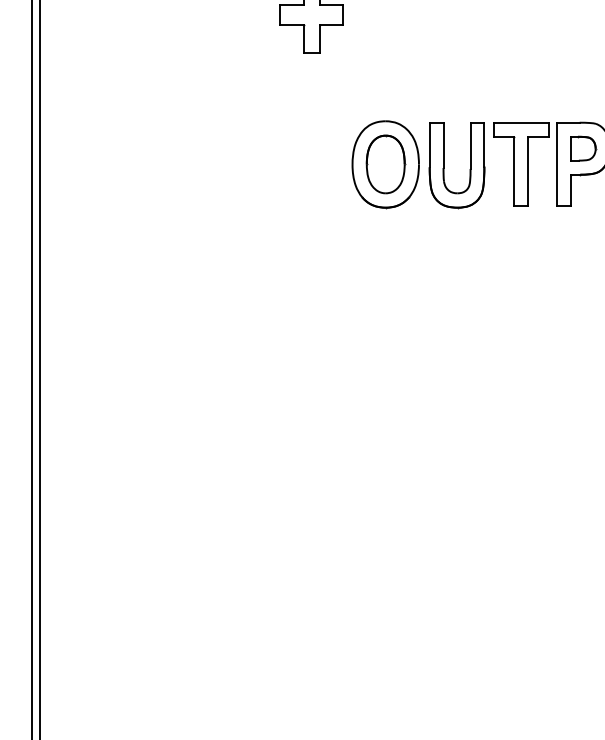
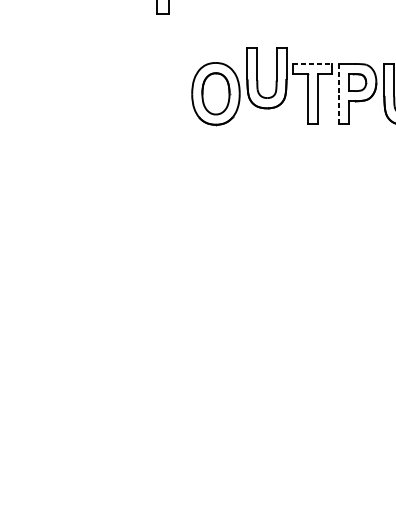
line: (521, 122) -> (313, 63), solid -> dashed
line: (557, 164) -> (338, 93), solid -> dashed
part: (444, 165) -> (257, 78), moved

